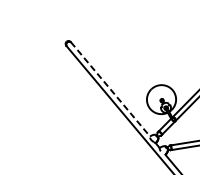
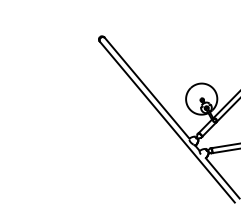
line: (110, 89) -> (147, 88), dashed -> solid

